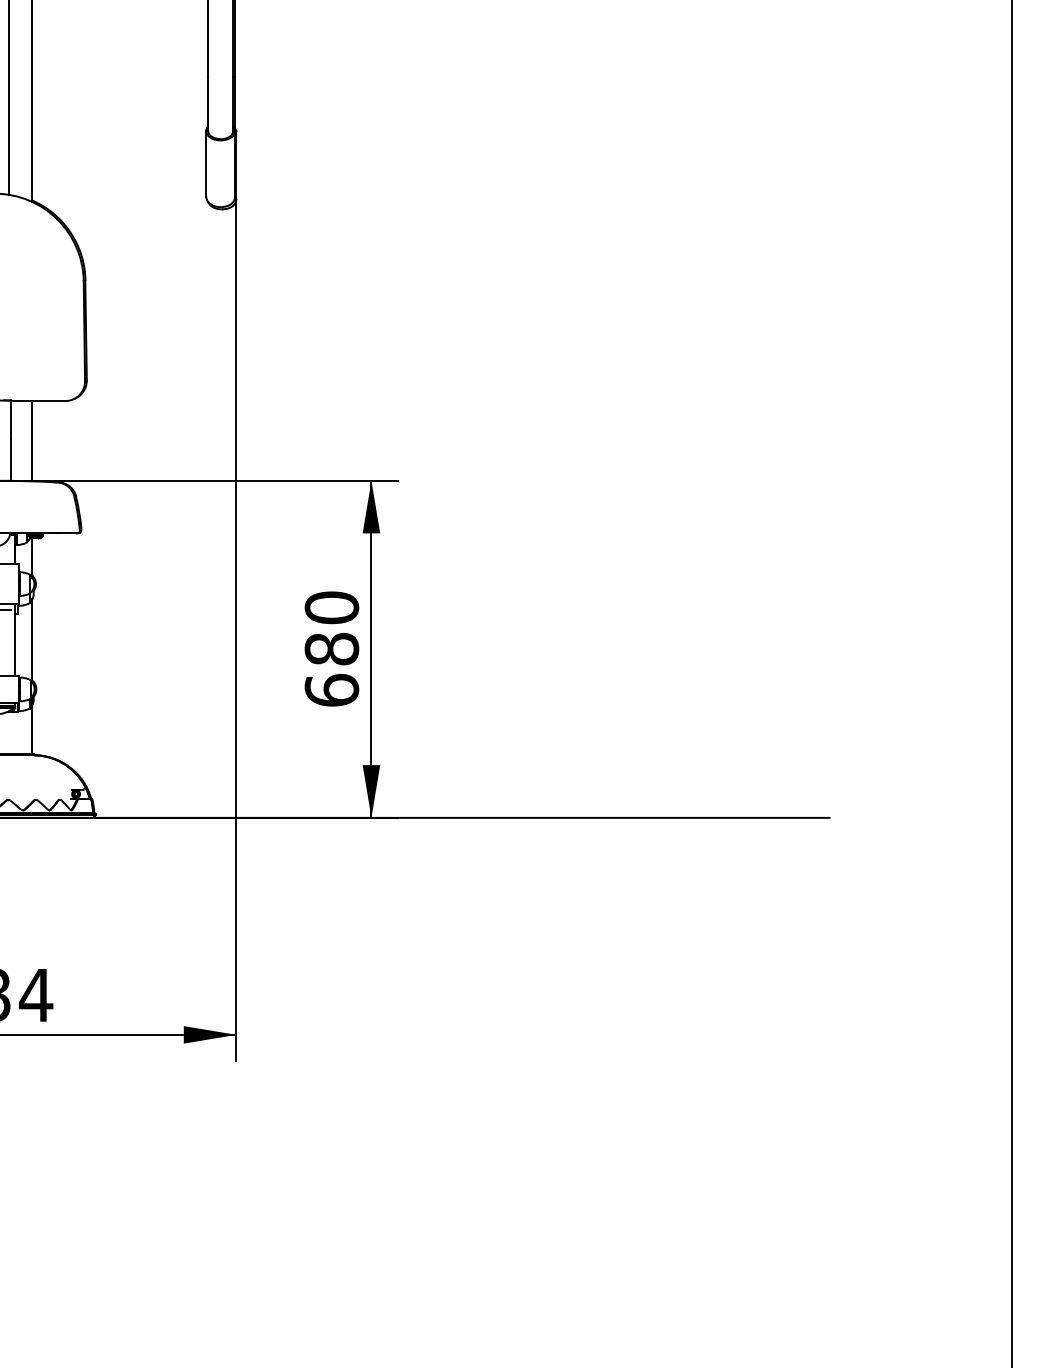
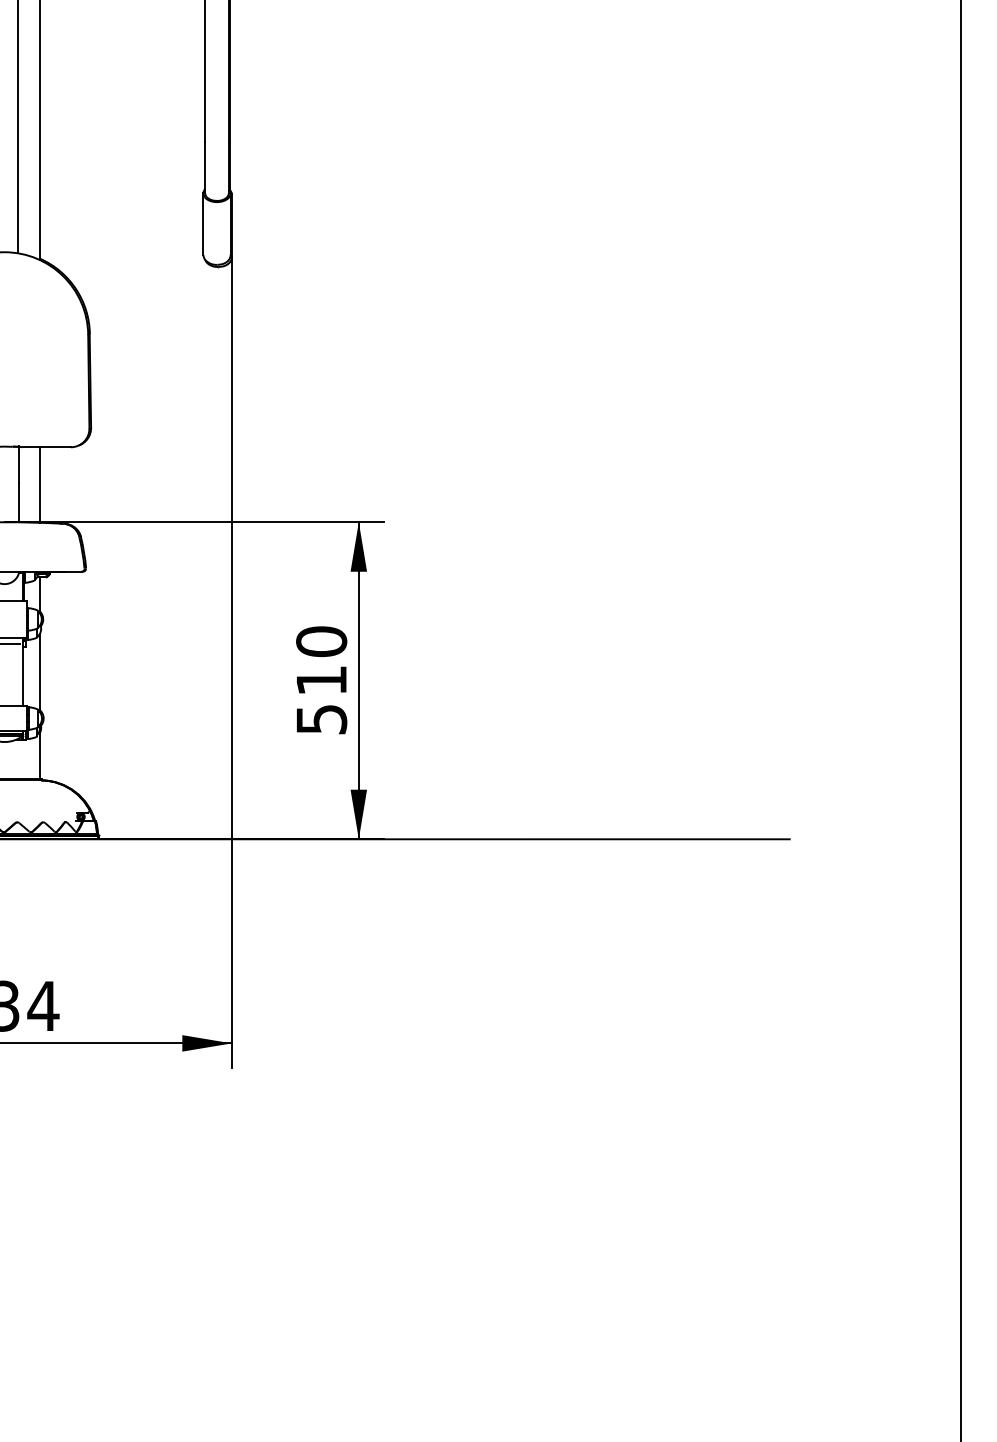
text: (331, 669) -> (321, 699), 680 -> 510

